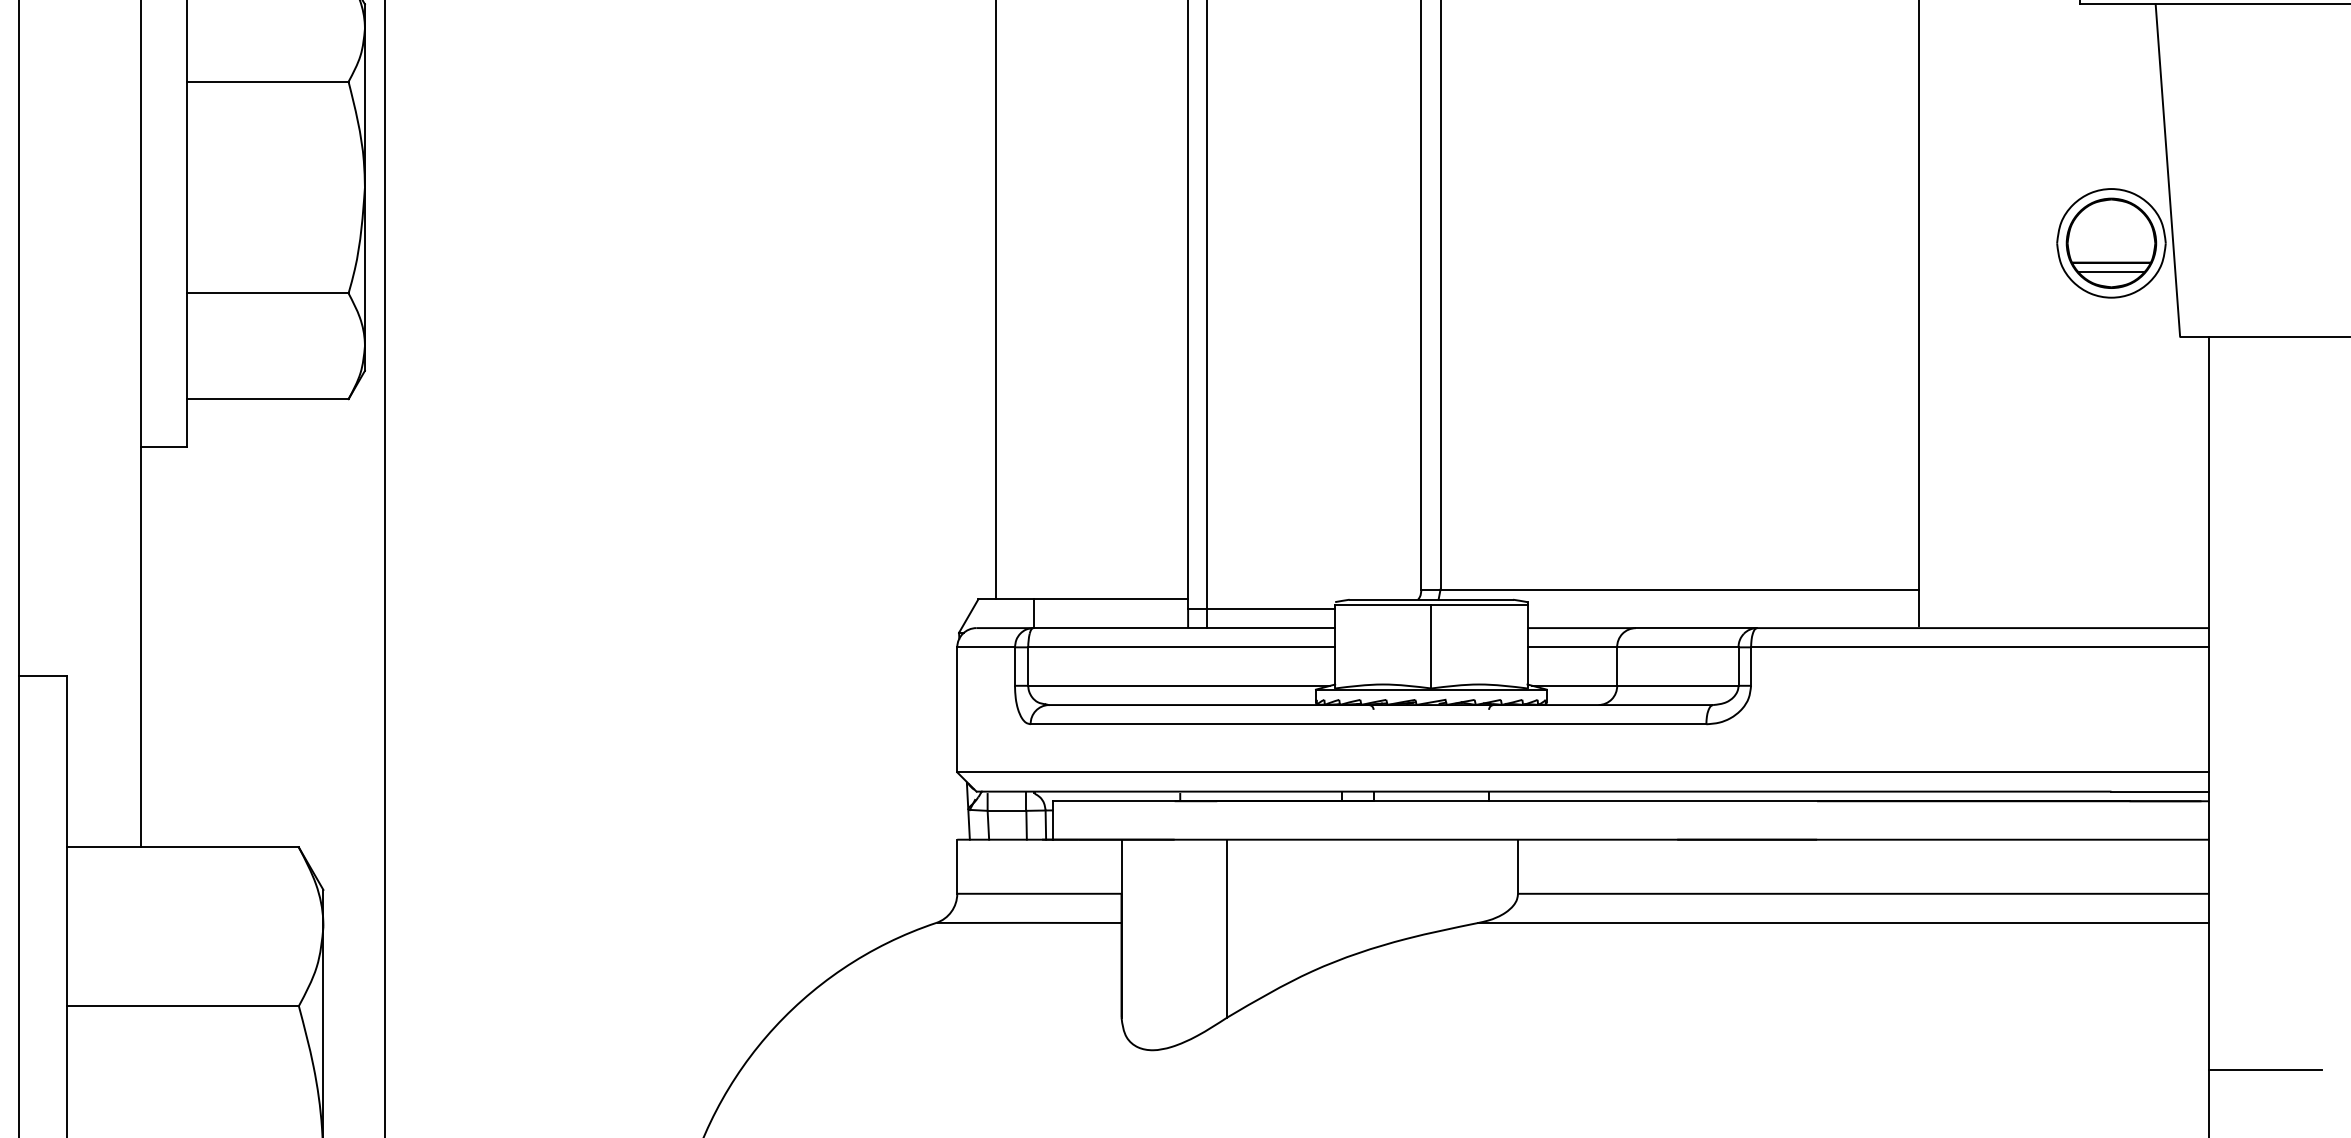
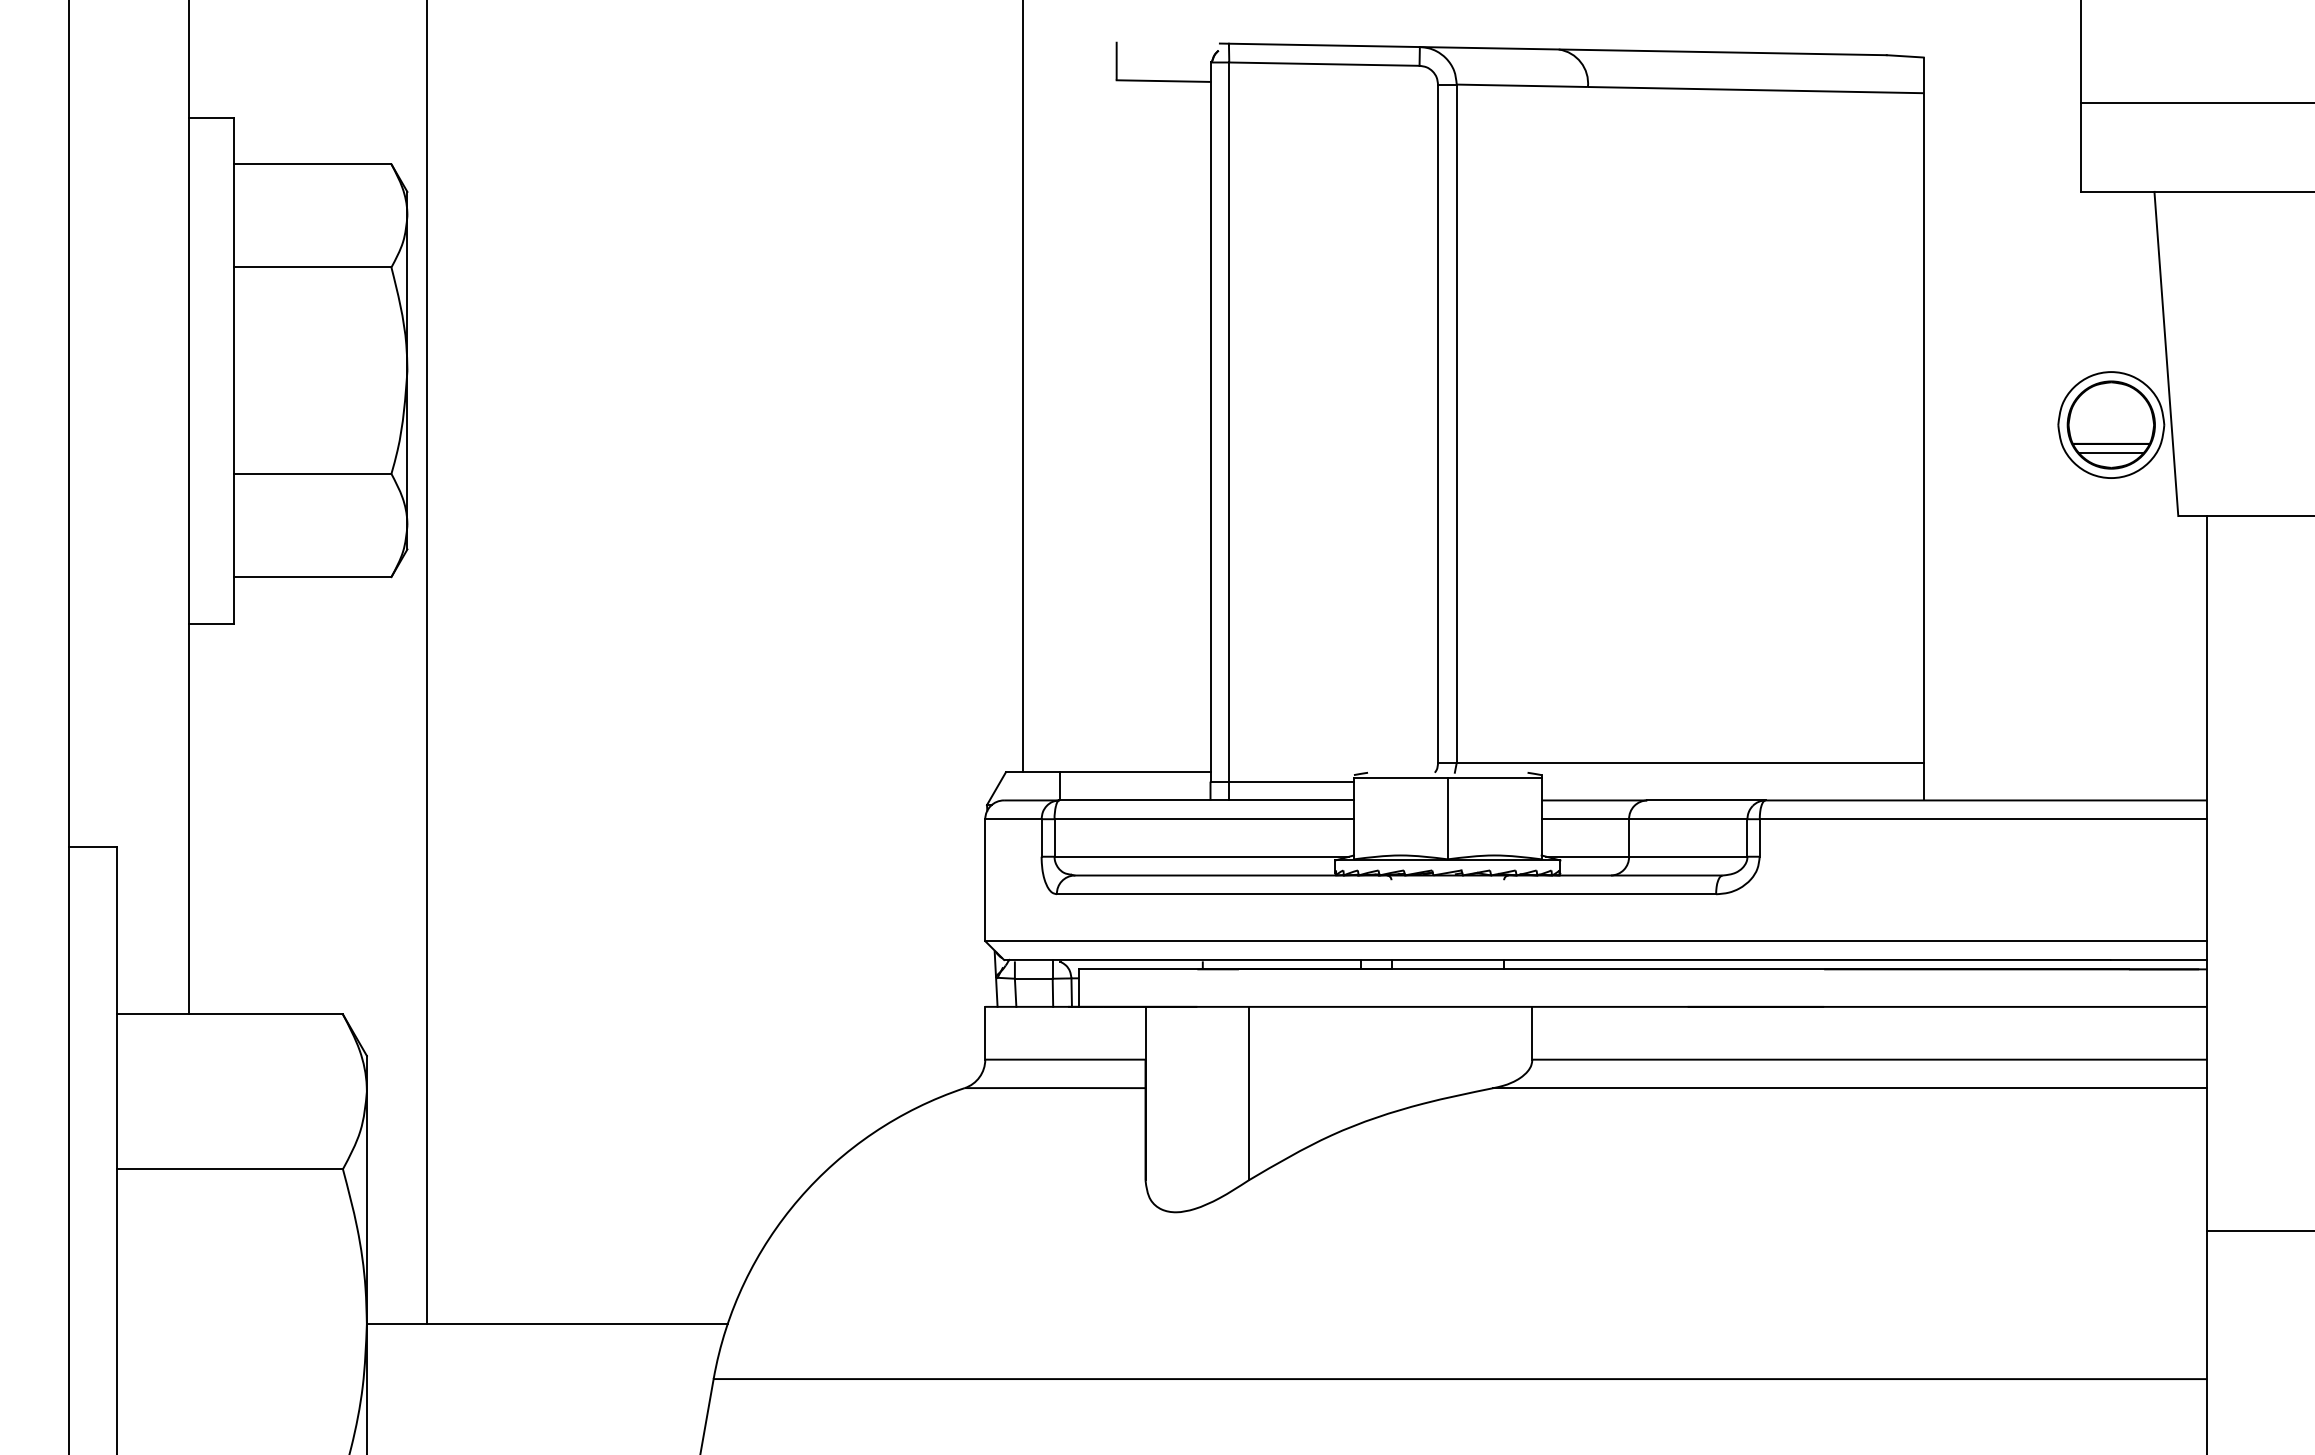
line: (1431, 599) -> (1447, 772), removed

